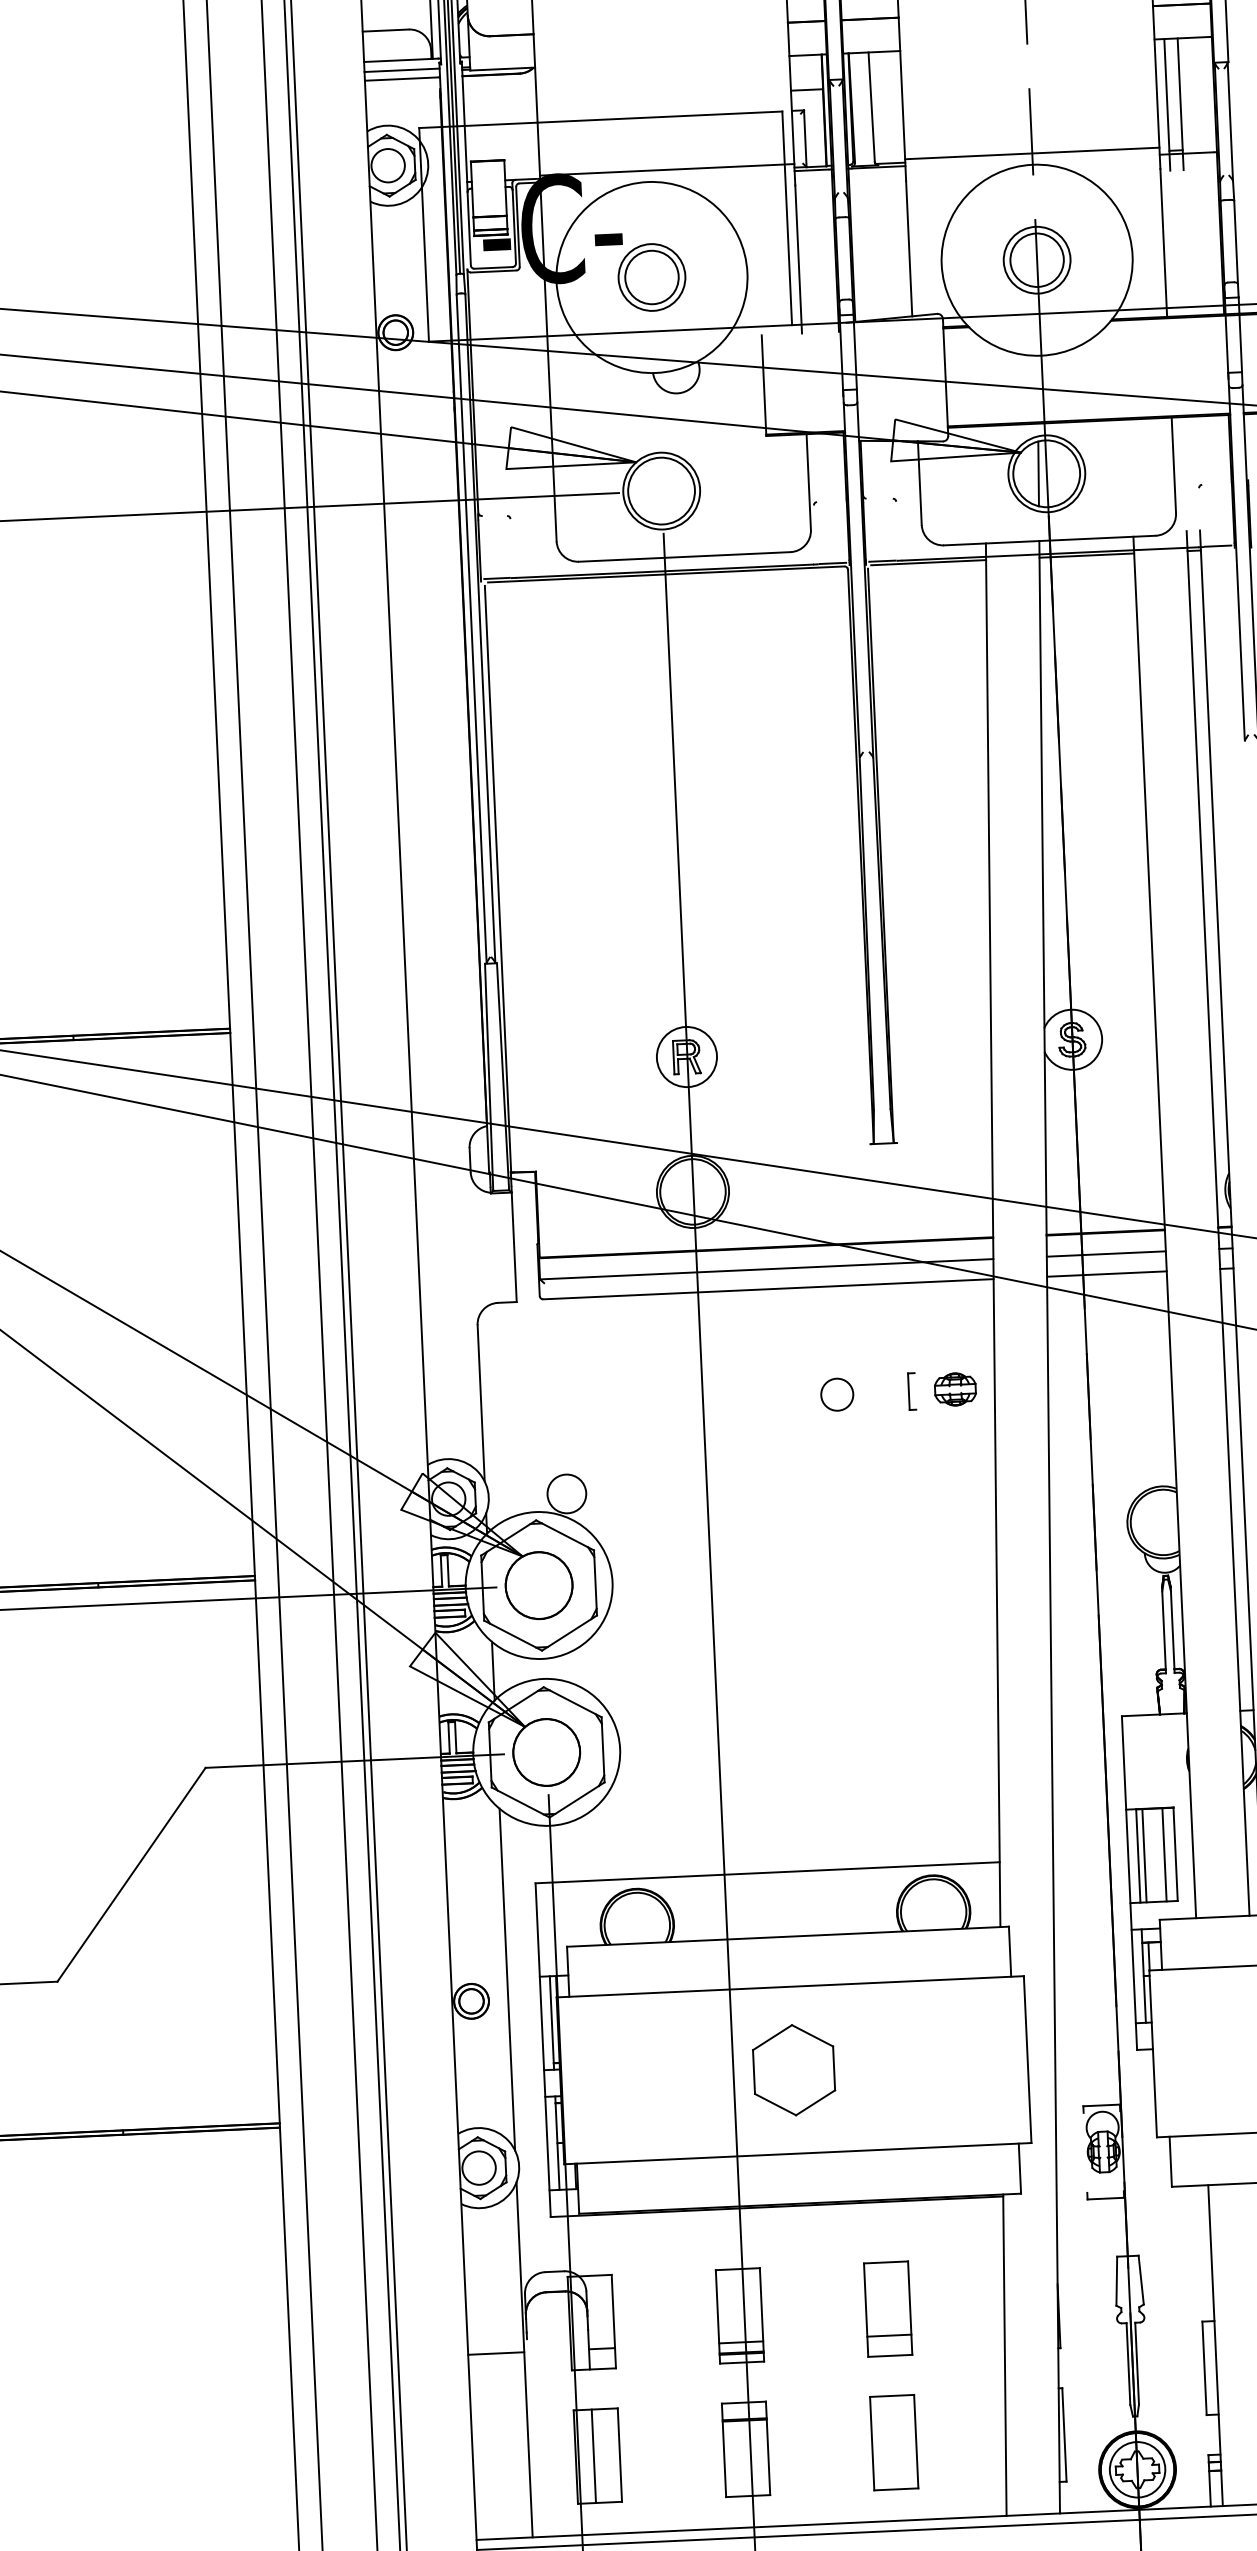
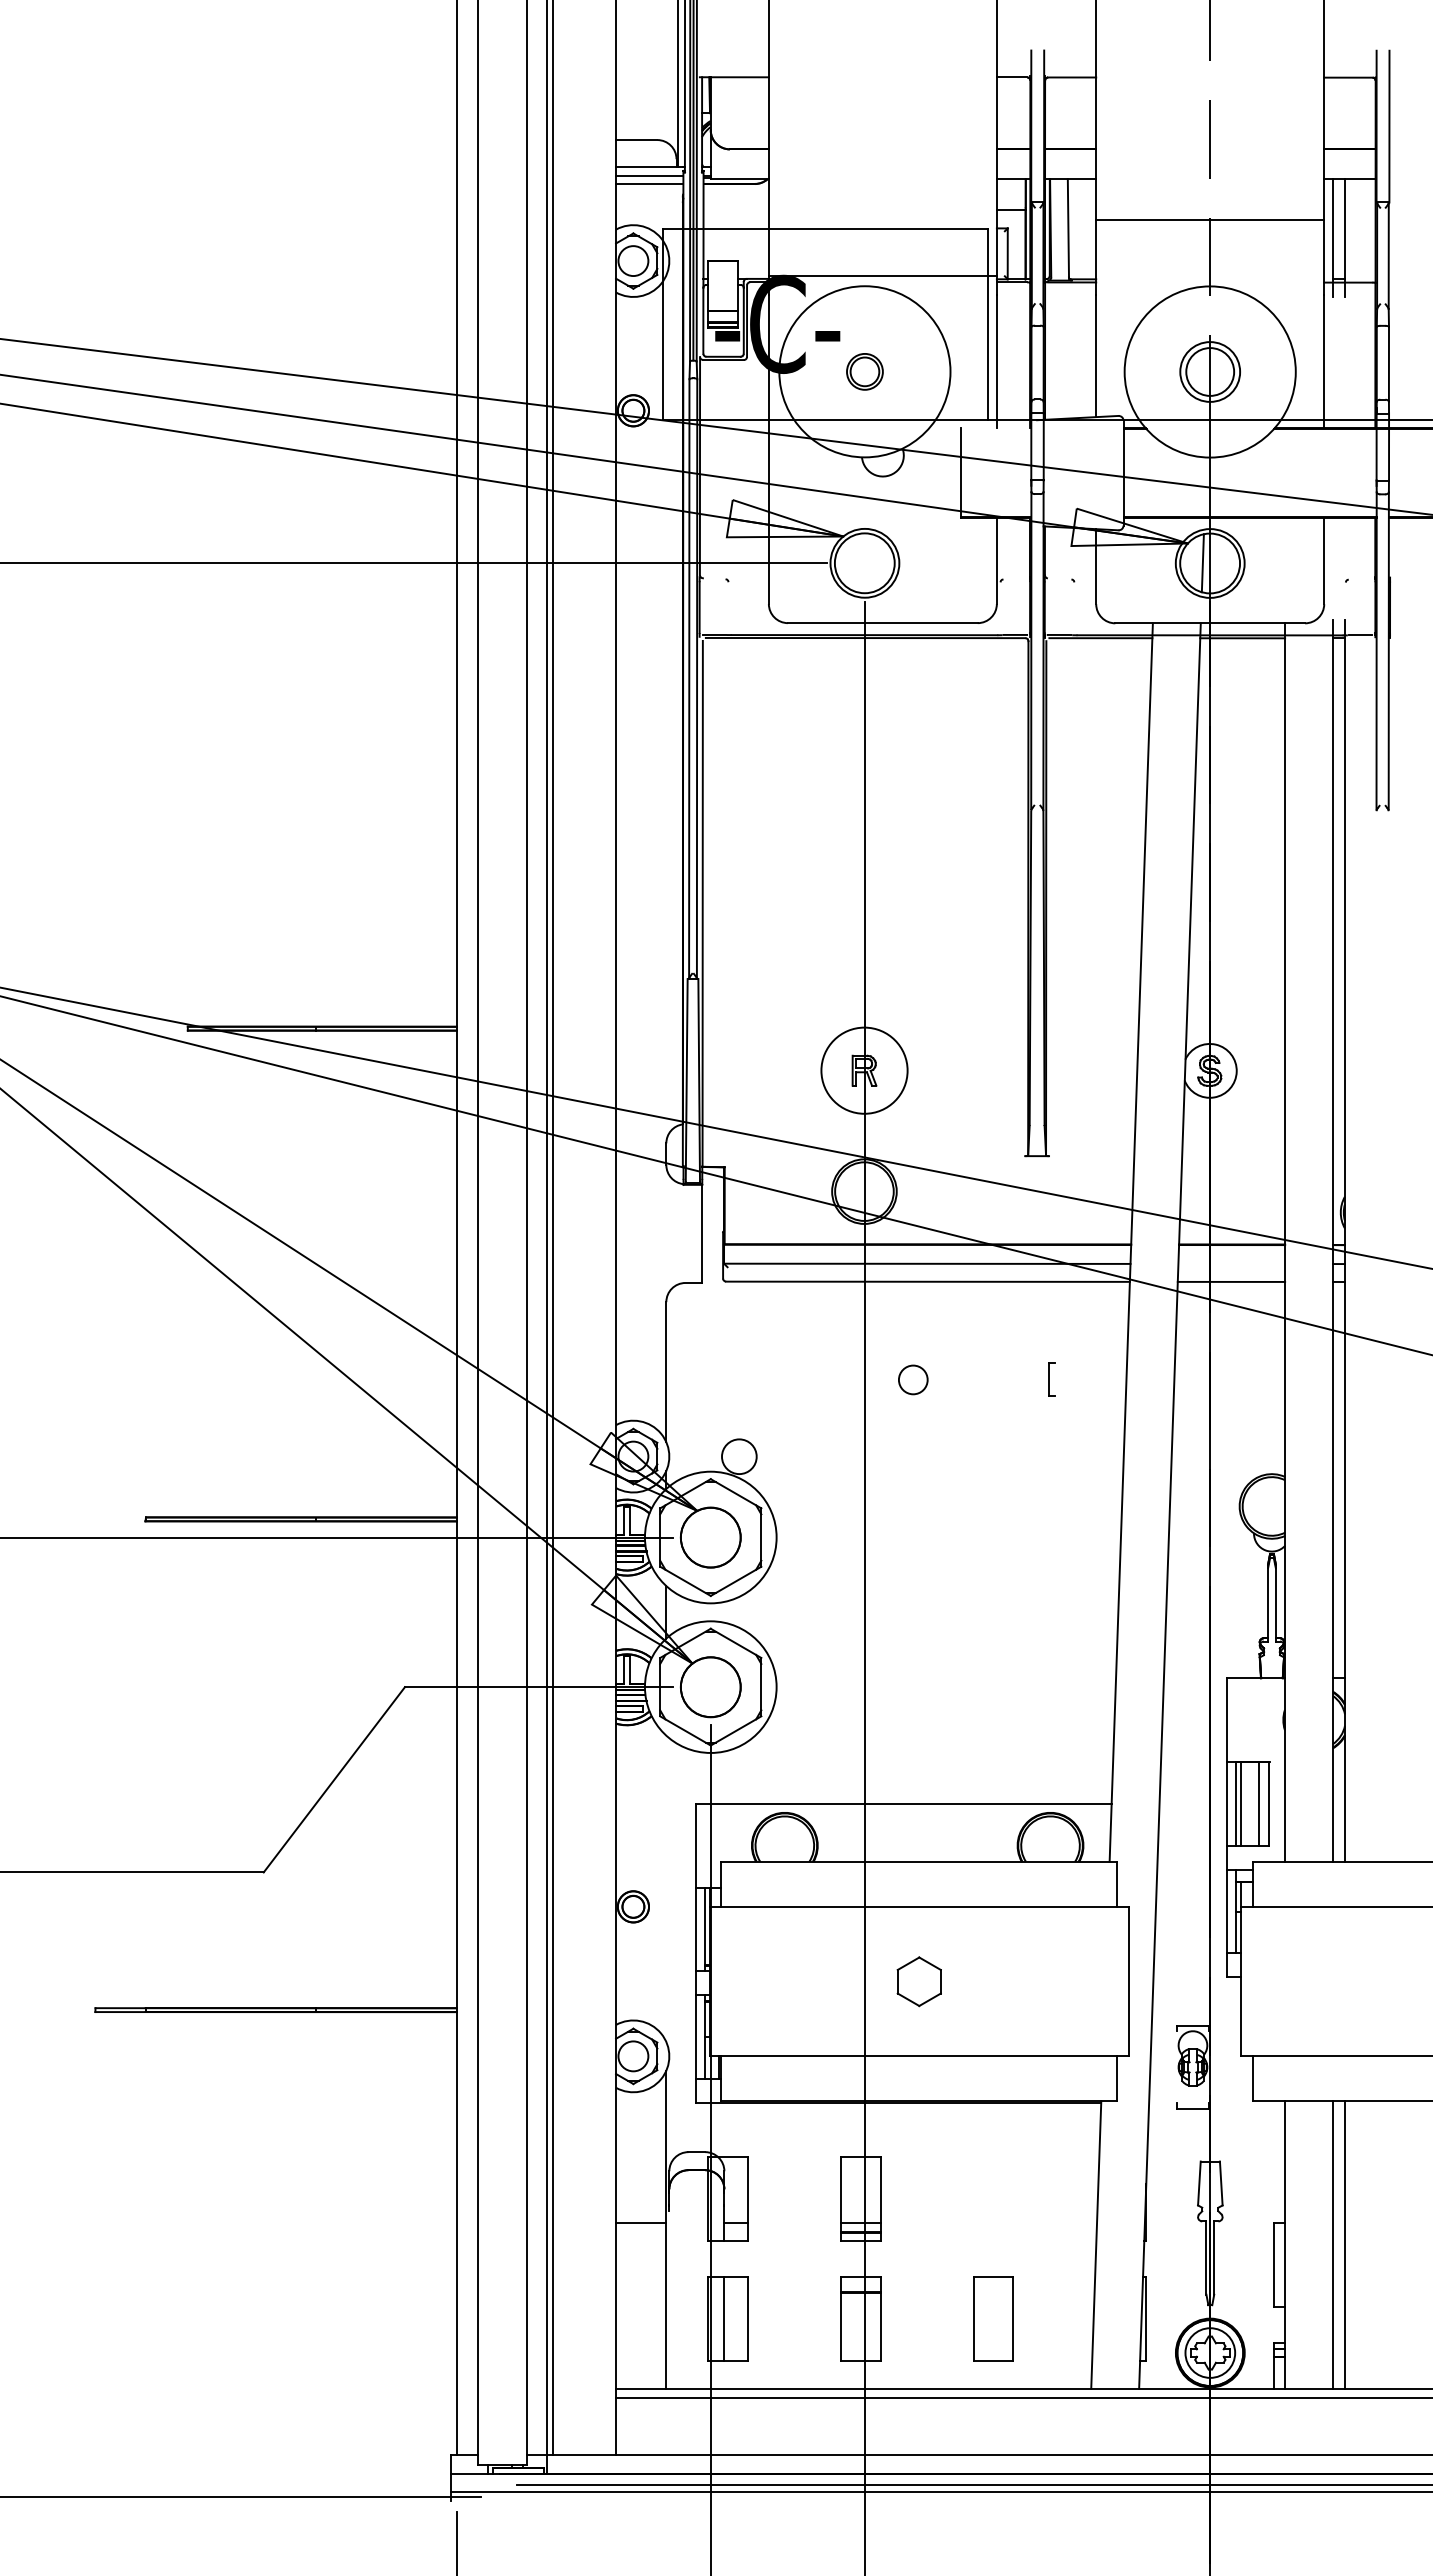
line: (1032, 153) -> (1210, 220), moved
part: (651, 277) -> (864, 371), size x0.6
circle: (686, 1056) -> (864, 1070), size x1.6
line: (1106, 1253) -> (1231, 1263), removed
part: (955, 1388) -> (1091, 1378), removed
circle: (837, 1394) -> (913, 1379), moved
line: (507, 1979) -> (666, 1888), removed
part: (794, 2070) -> (919, 1981), size x0.6
part: (887, 2308) -> (993, 2198), removed

